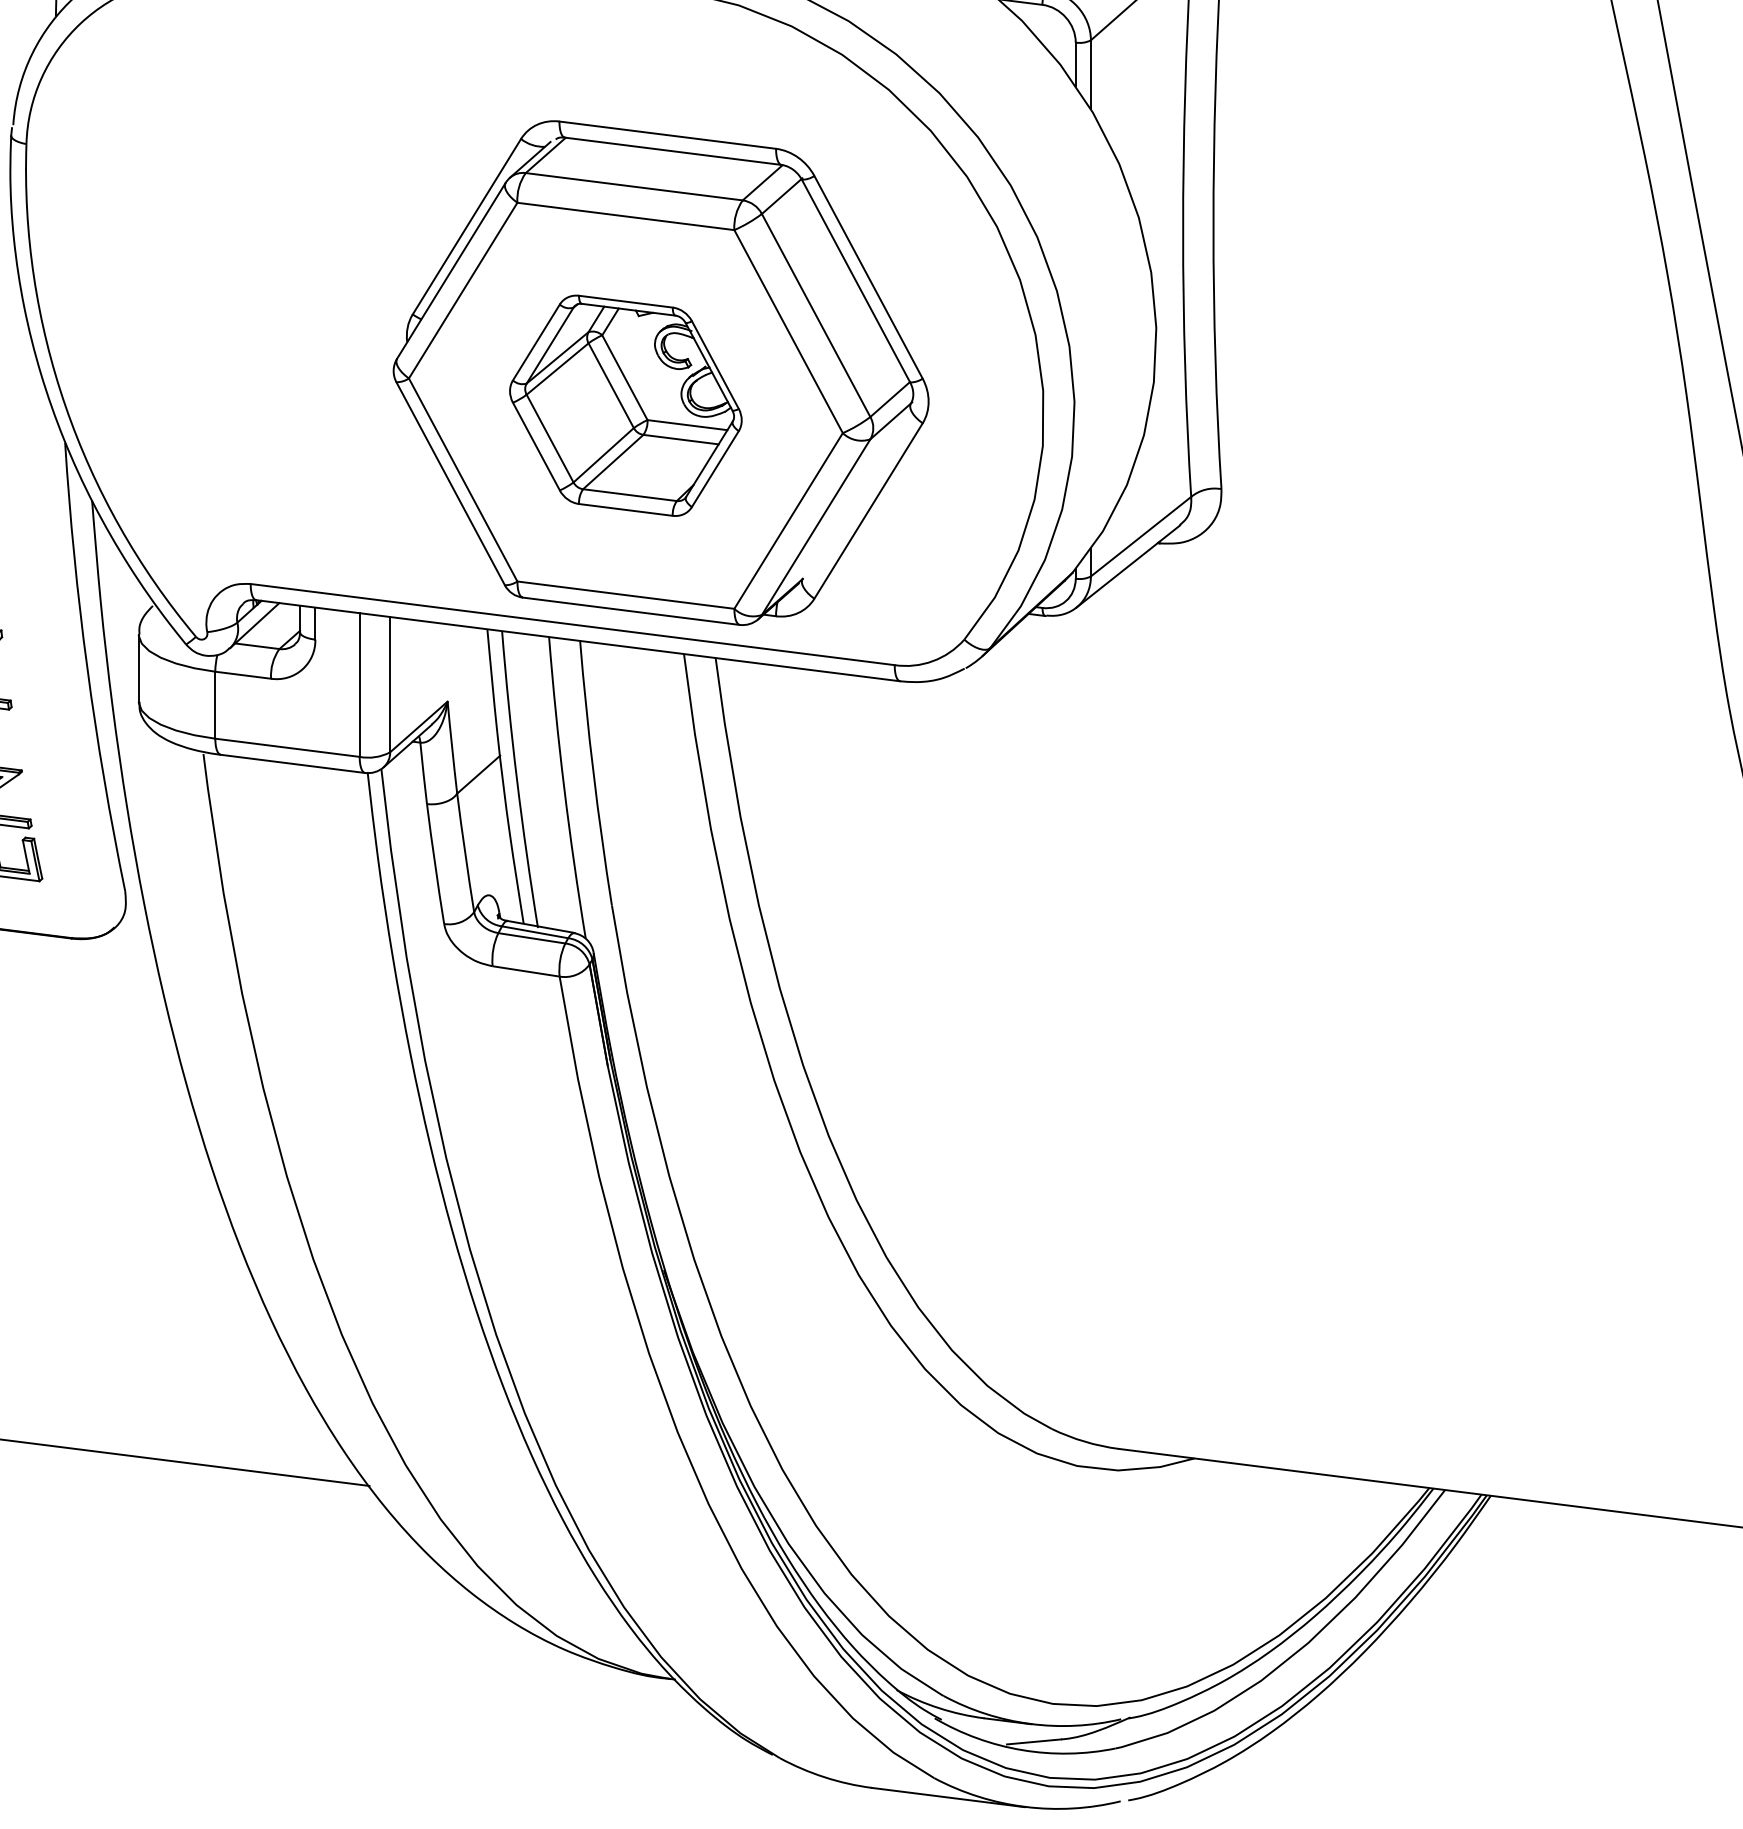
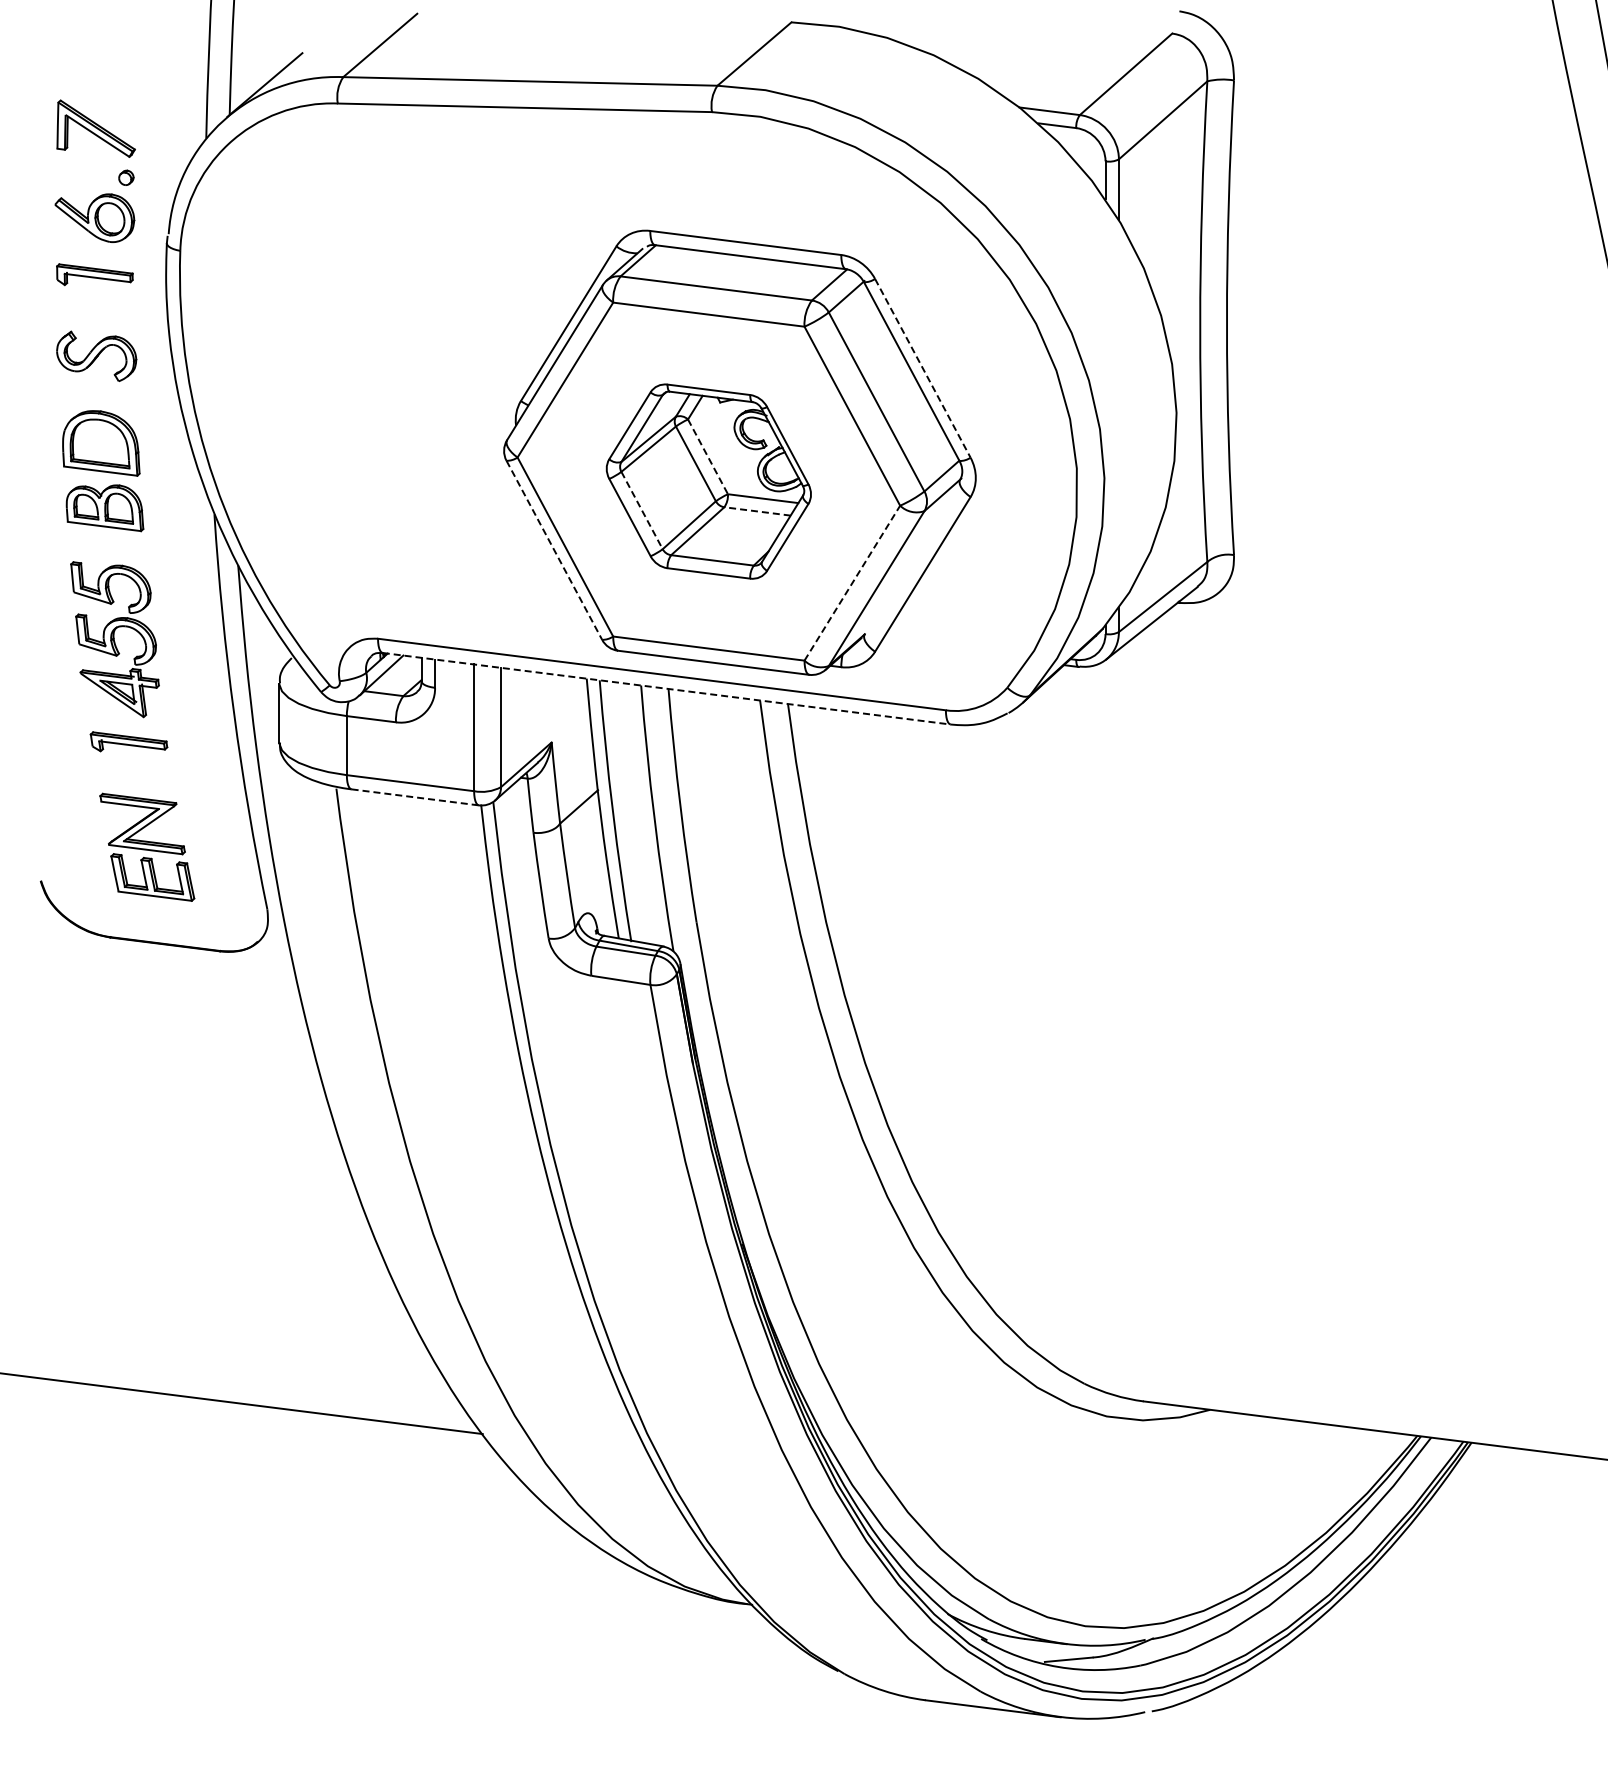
line: (869, 277) -> (923, 368), solid -> dashed
line: (625, 378) -> (708, 457), solid -> dashed
line: (550, 438) -> (642, 510), solid -> dashed
line: (681, 439) -> (757, 511), solid -> dashed
line: (450, 483) -> (554, 550), solid -> dashed
line: (788, 520) -> (852, 582), solid -> dashed
line: (578, 640) -> (667, 688), solid -> dashed
line: (293, 764) -> (415, 797), solid -> dashed

